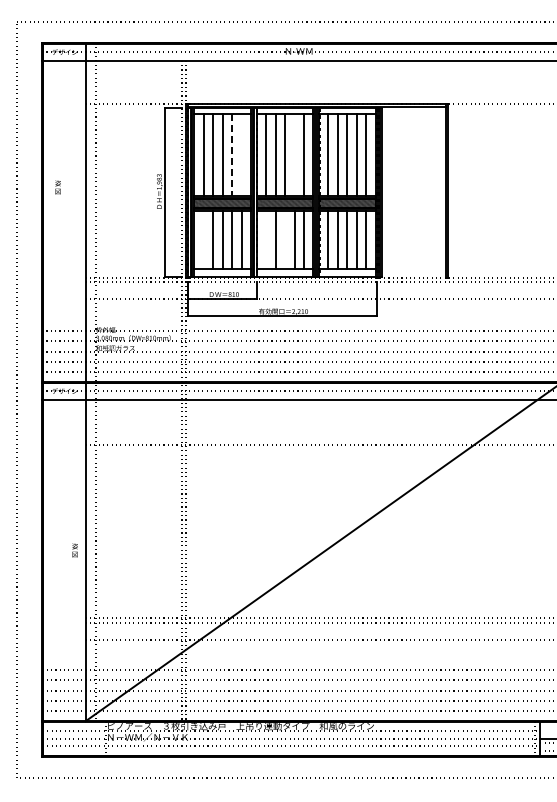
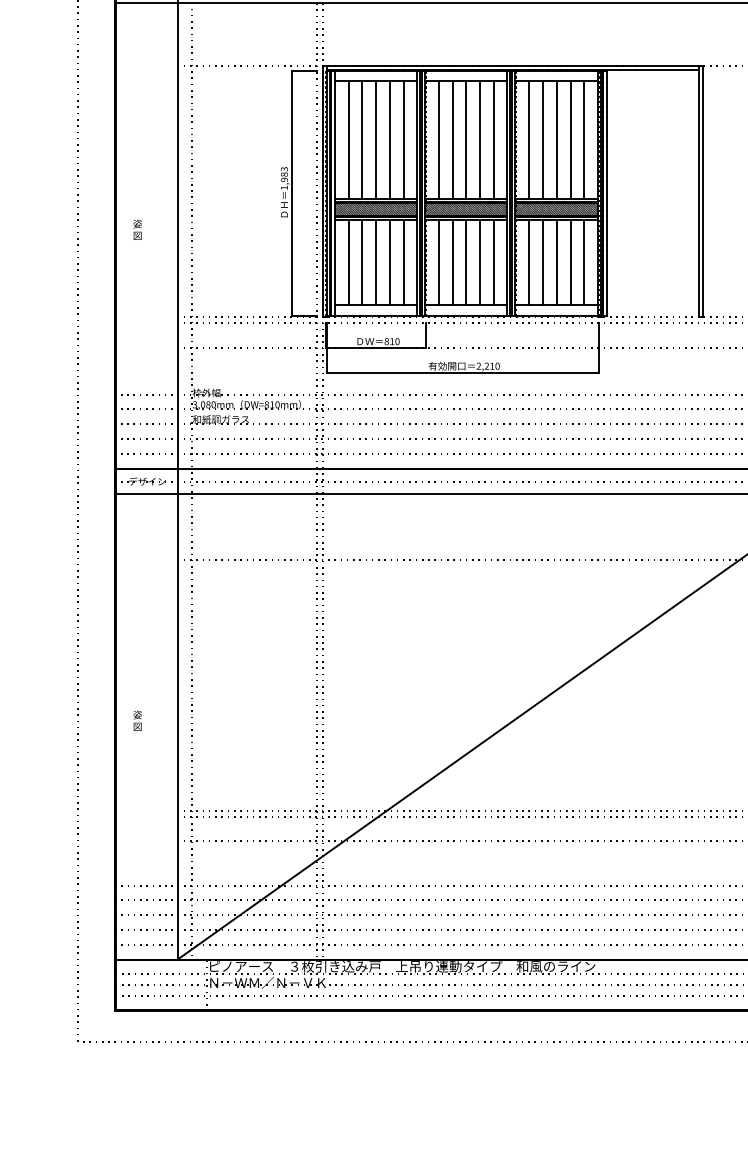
line: (232, 155) -> (390, 140), dashed -> solid
line: (241, 155) -> (403, 140), added
line: (294, 155) -> (480, 140), added
text: (57, 187) -> (136, 229), moved
line: (203, 239) -> (348, 261), added
line: (266, 239) -> (439, 261), added
line: (285, 239) -> (467, 261), added
text: (74, 550) -> (136, 720), moved

